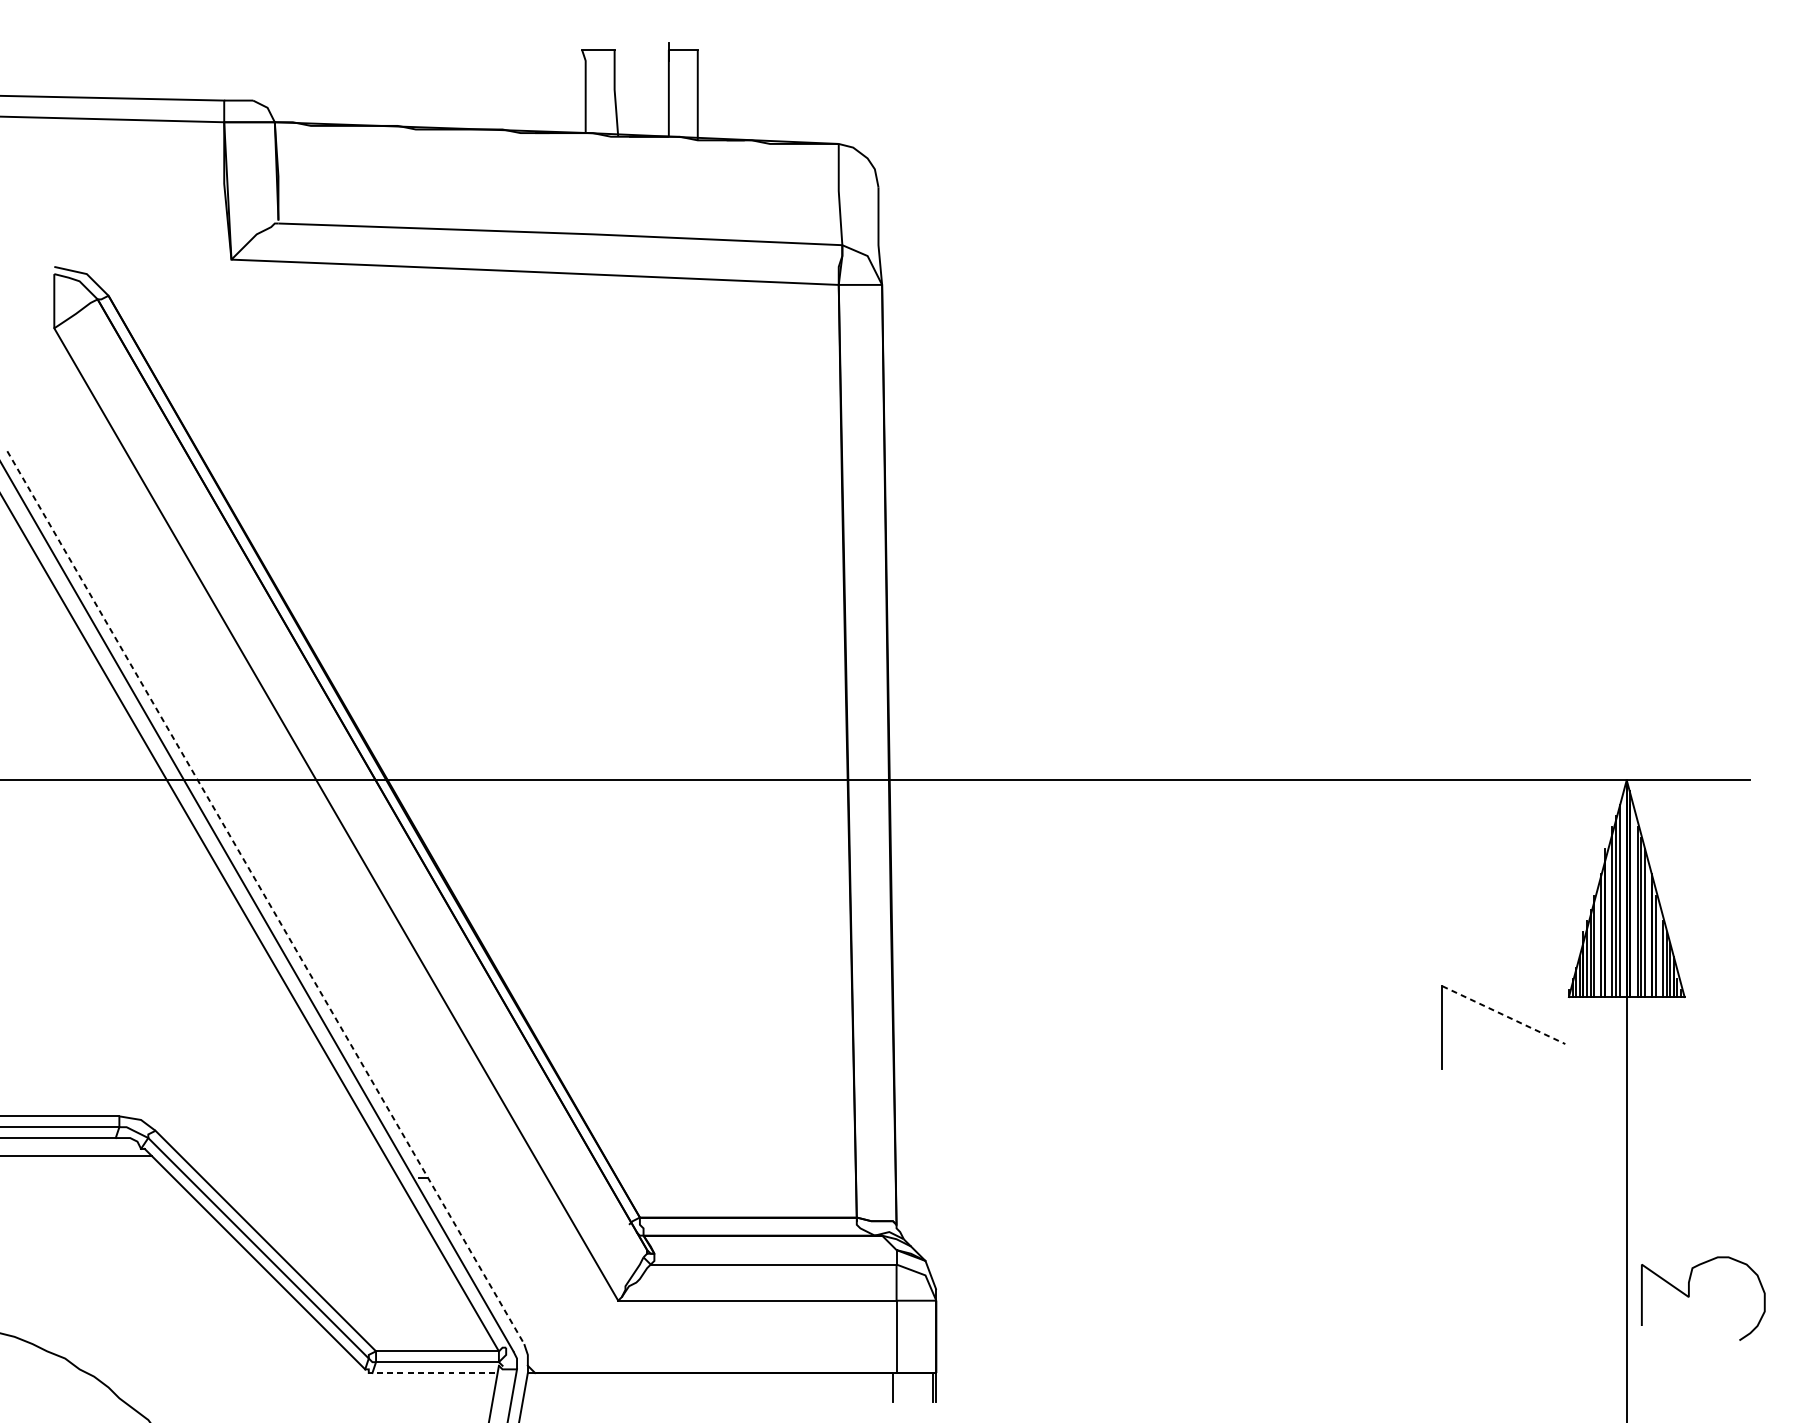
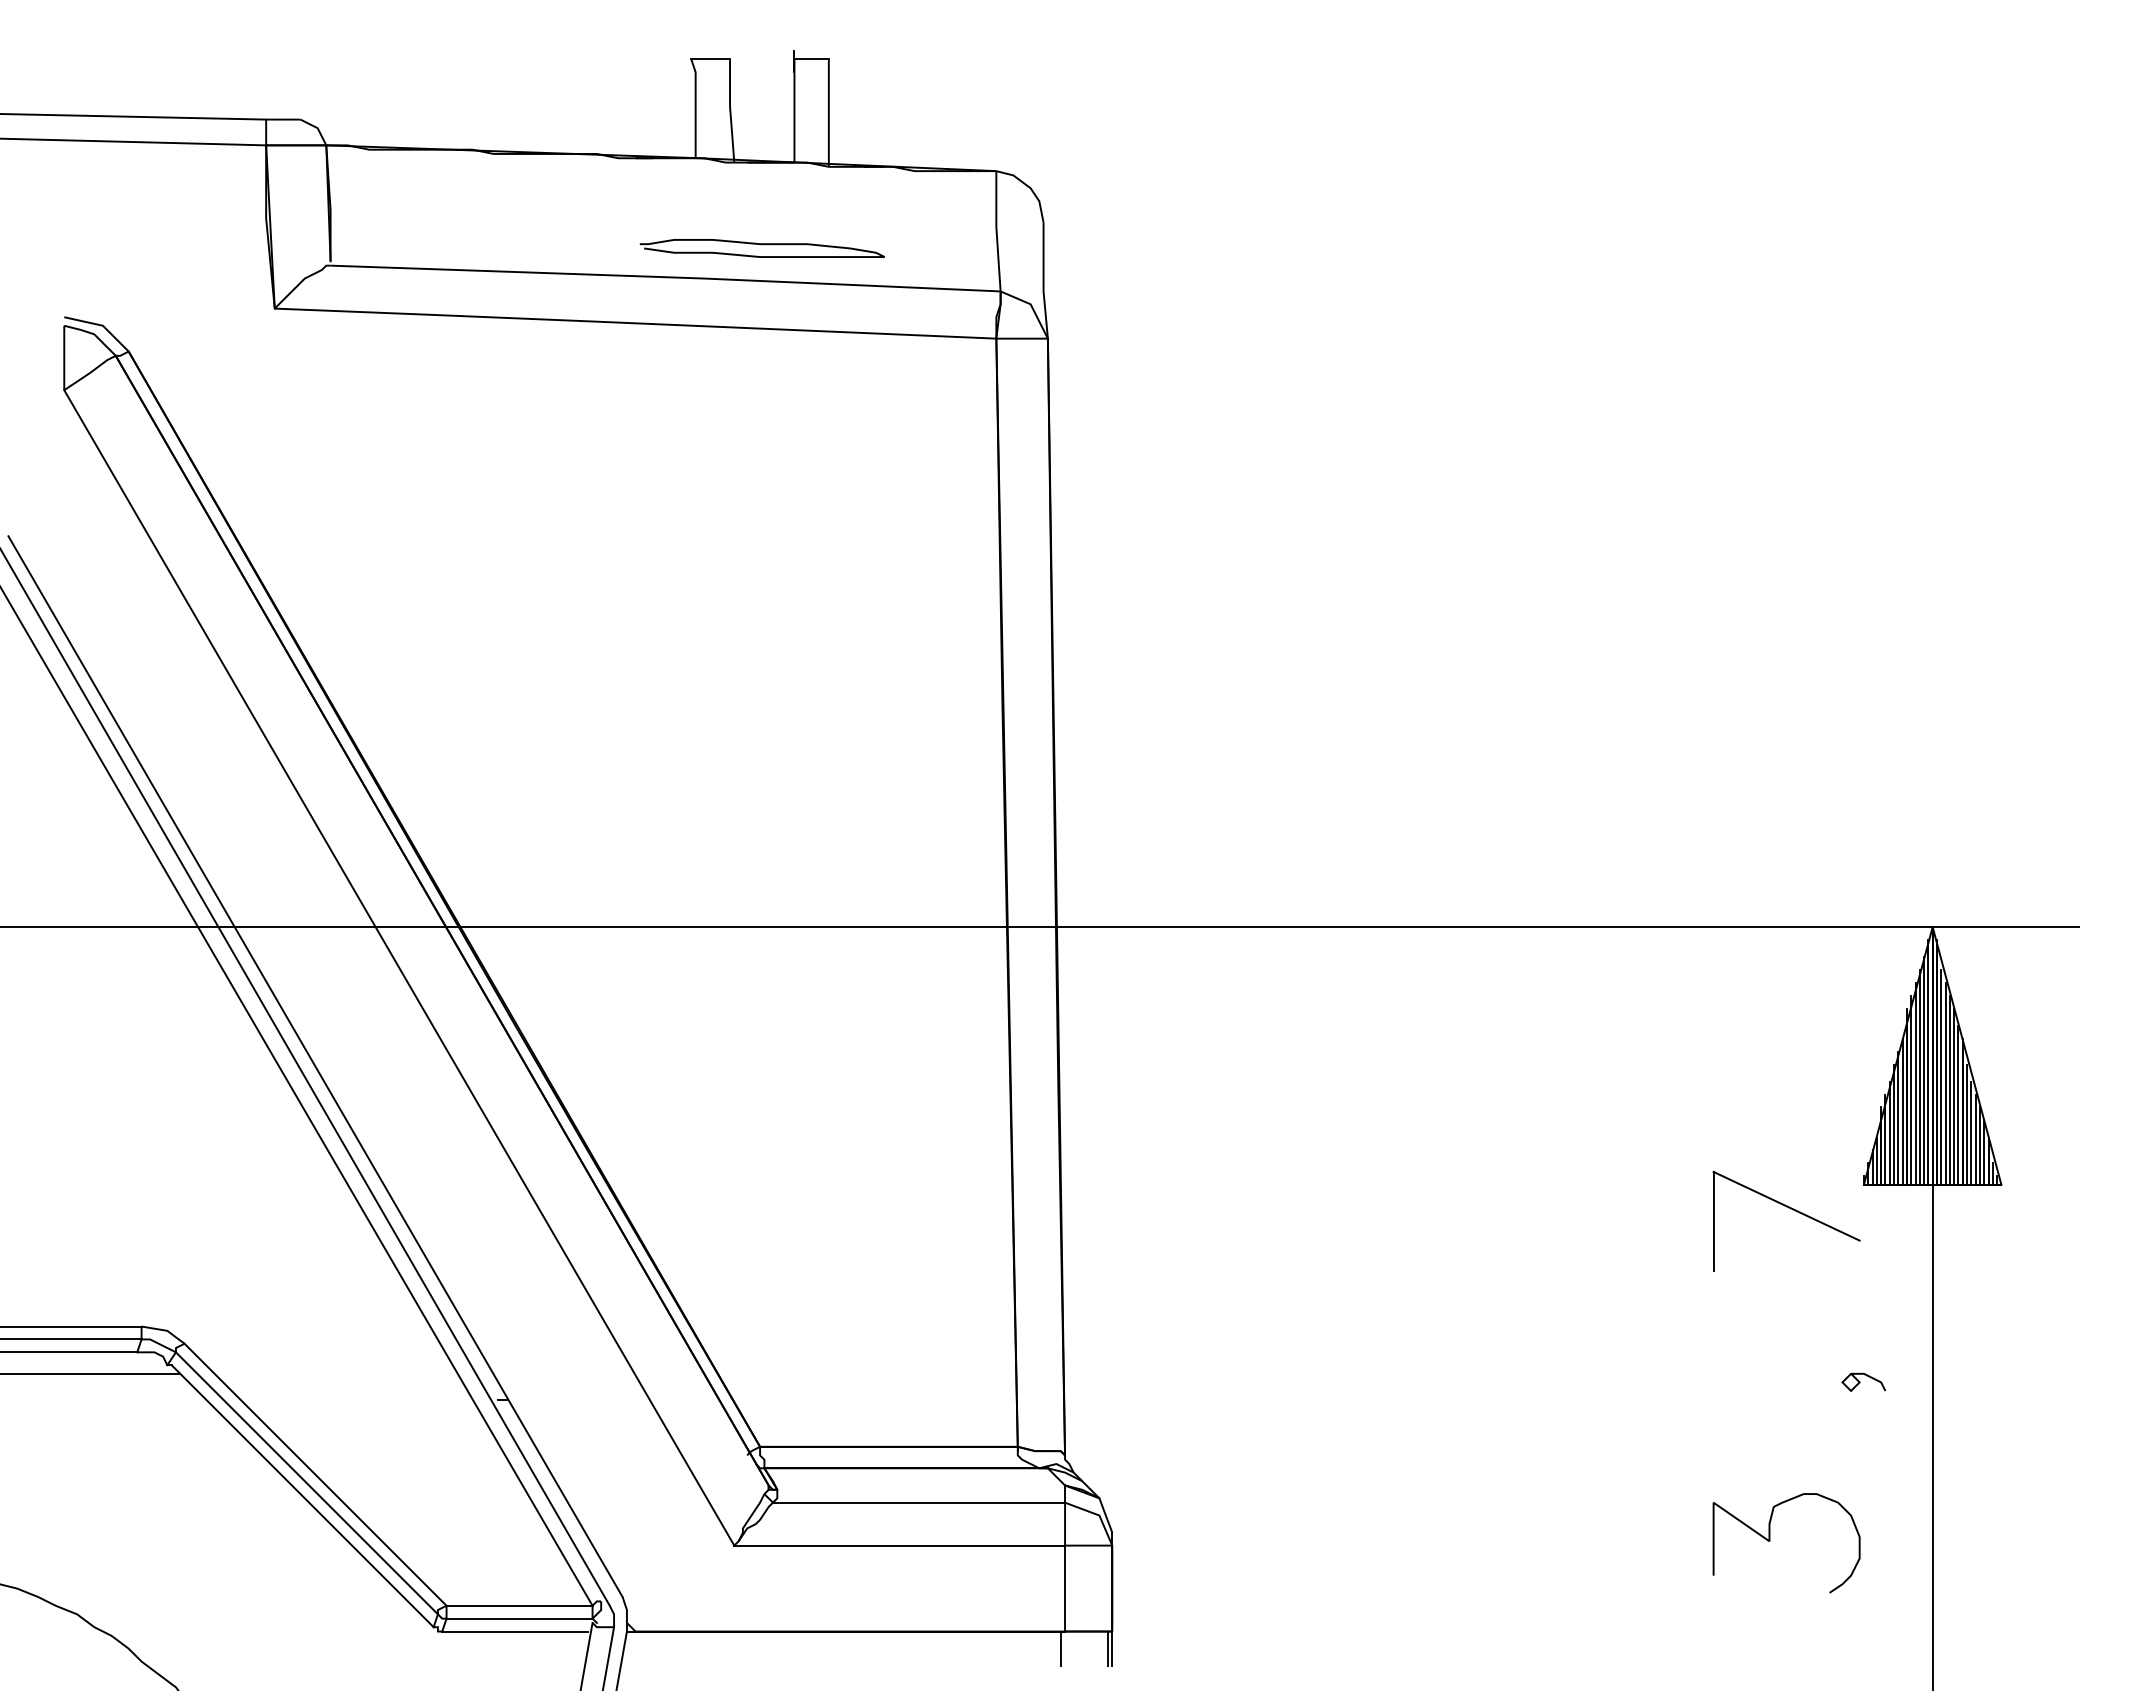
curve: (641, 206) -> (761, 245), added
line: (1623, 893) -> (1928, 1061), added
line: (265, 897) -> (315, 1066), dashed -> solid
line: (1634, 906) -> (1941, 1077), added
line: (1608, 916) -> (1911, 1089), added
line: (1648, 929) -> (1958, 1104), added
line: (1598, 940) -> (1898, 1117), added
line: (1659, 953) -> (1971, 1132), added
line: (1503, 1015) -> (1786, 1206), dashed -> solid
curve: (1566, 1162) -> (1860, 1381), added
curve: (1689, 1297) -> (1770, 1541), moved
line: (433, 1372) -> (514, 1631), dashed -> solid

